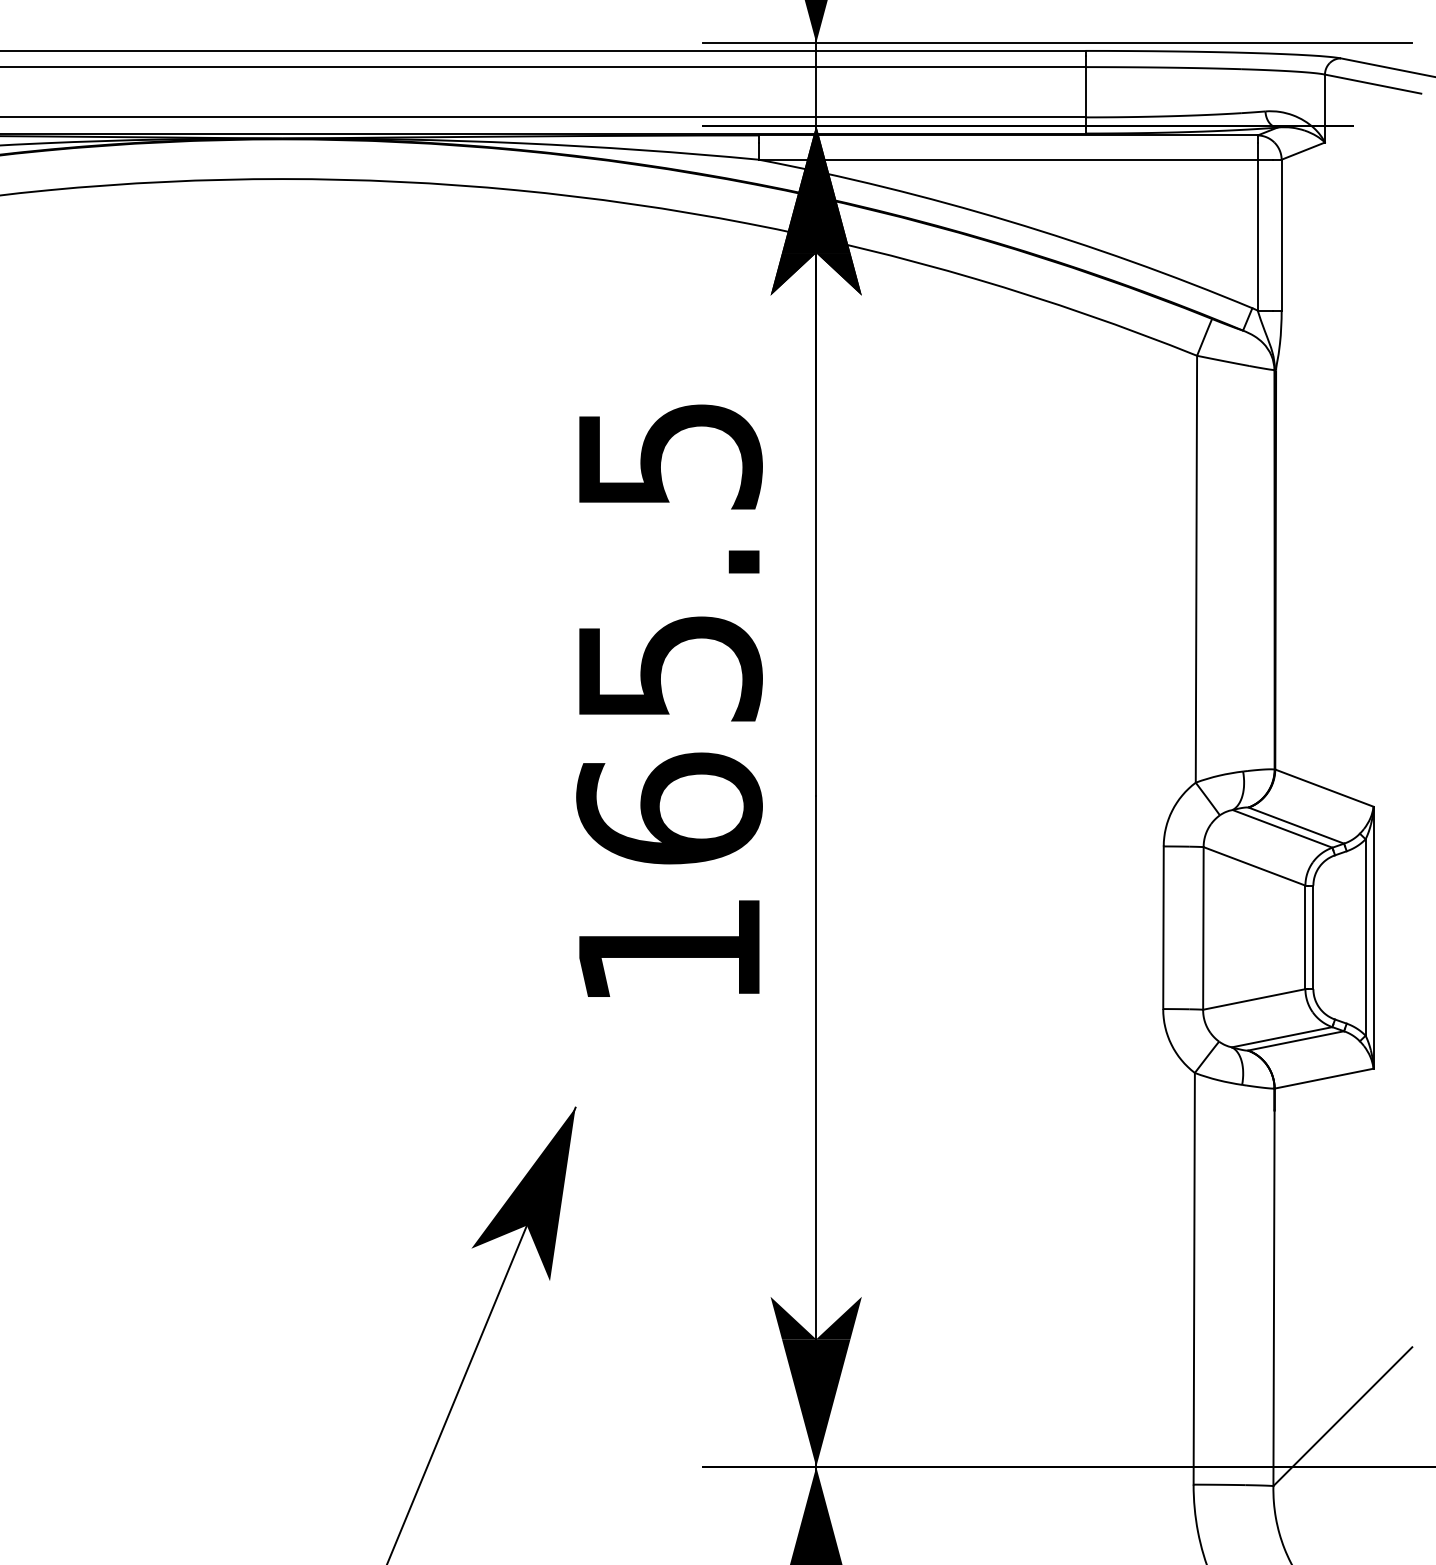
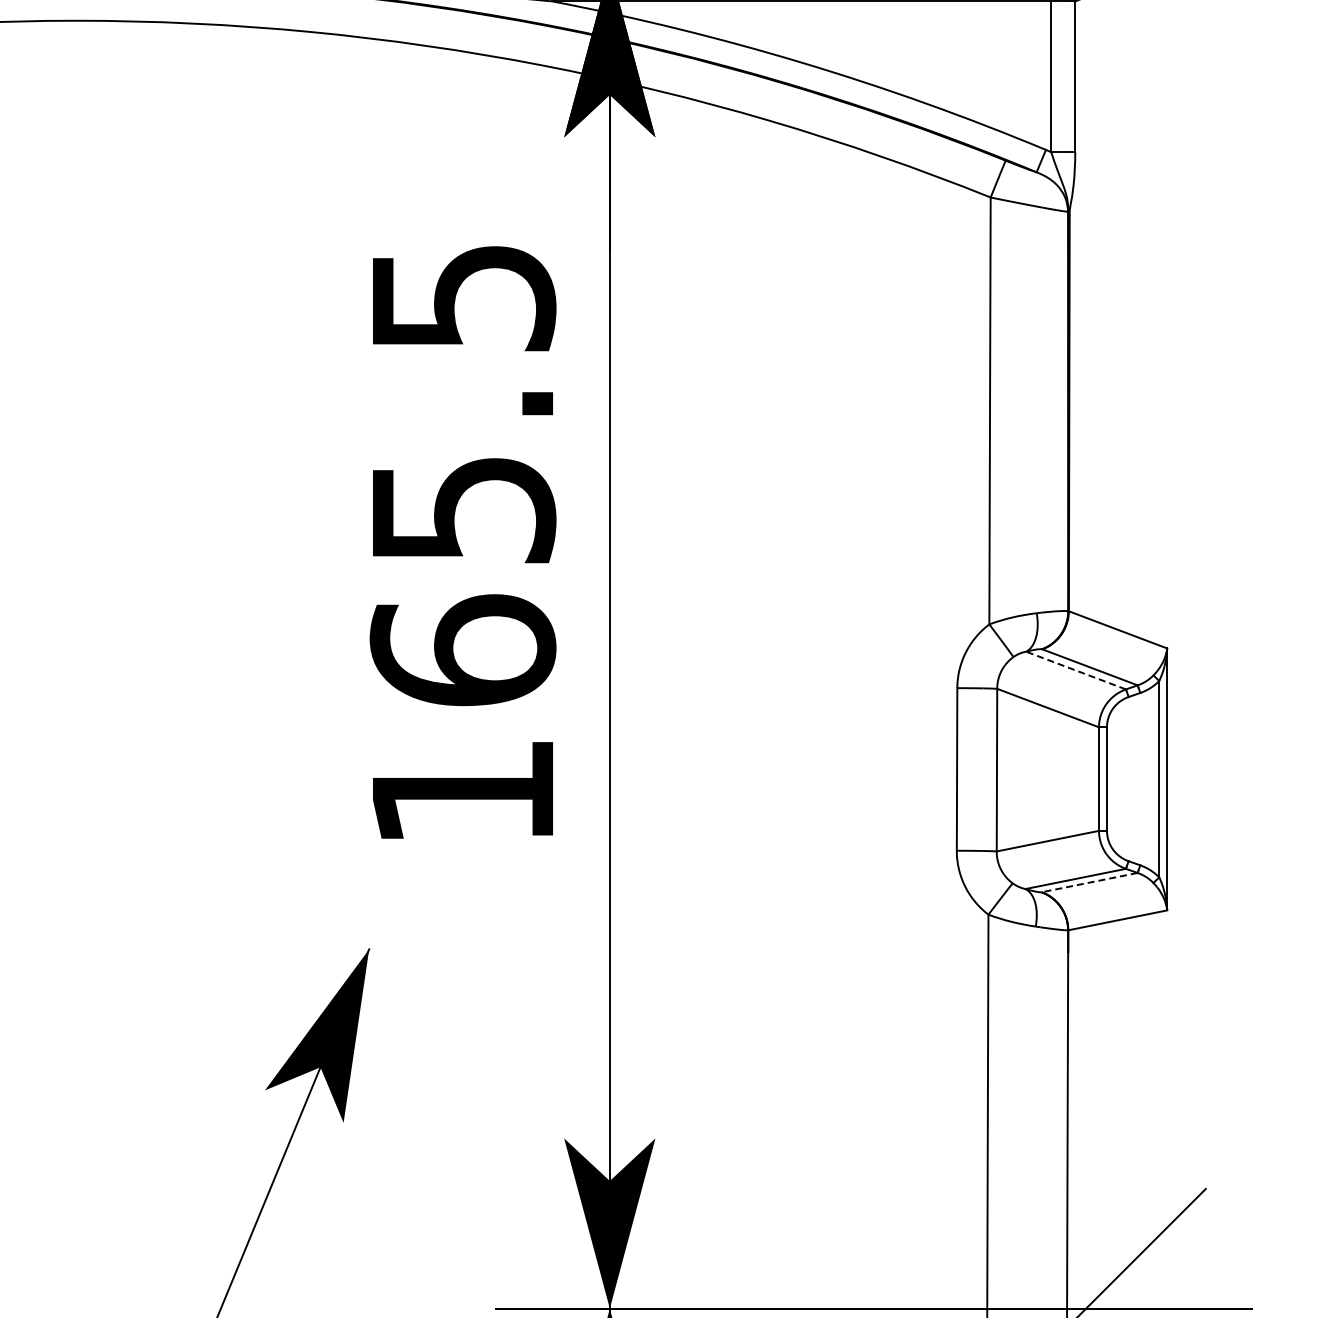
line: (1282, 828) -> (1076, 670), solid -> dashed
line: (1296, 1040) -> (1090, 882), solid -> dashed

